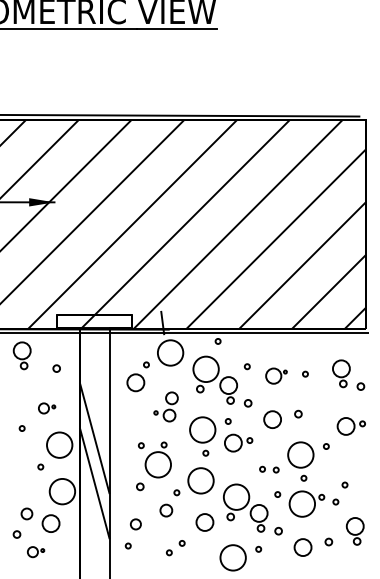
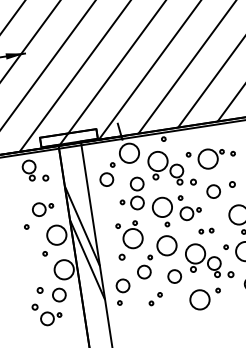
part: (21, 355) -> (29, 170), moved
part: (276, 375) -> (211, 158), size x1.67
part: (165, 406) -> (131, 194), size x1.43
part: (46, 408) -> (42, 209), size x1.67
part: (269, 469) -> (206, 230), moved
part: (166, 510) -> (144, 271), size x1.43
part: (26, 513) -> (39, 290), size x0.62
part: (135, 524) -> (122, 286), size x1.67
part: (35, 551) -> (50, 317), size x1.67

